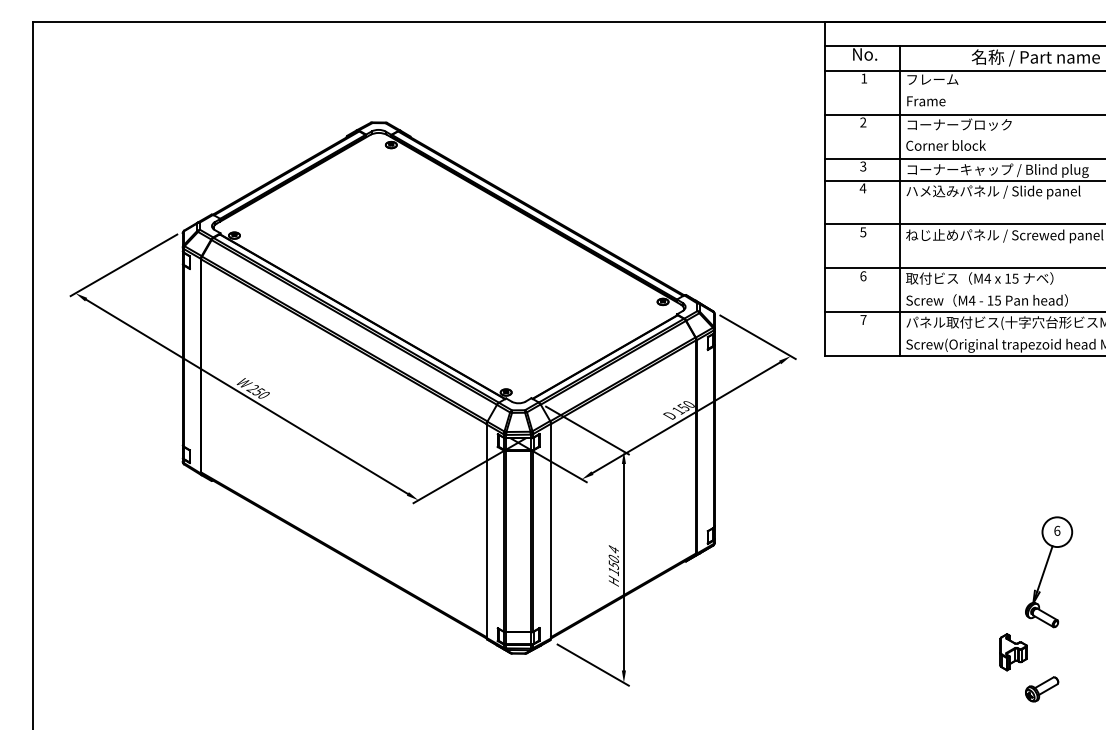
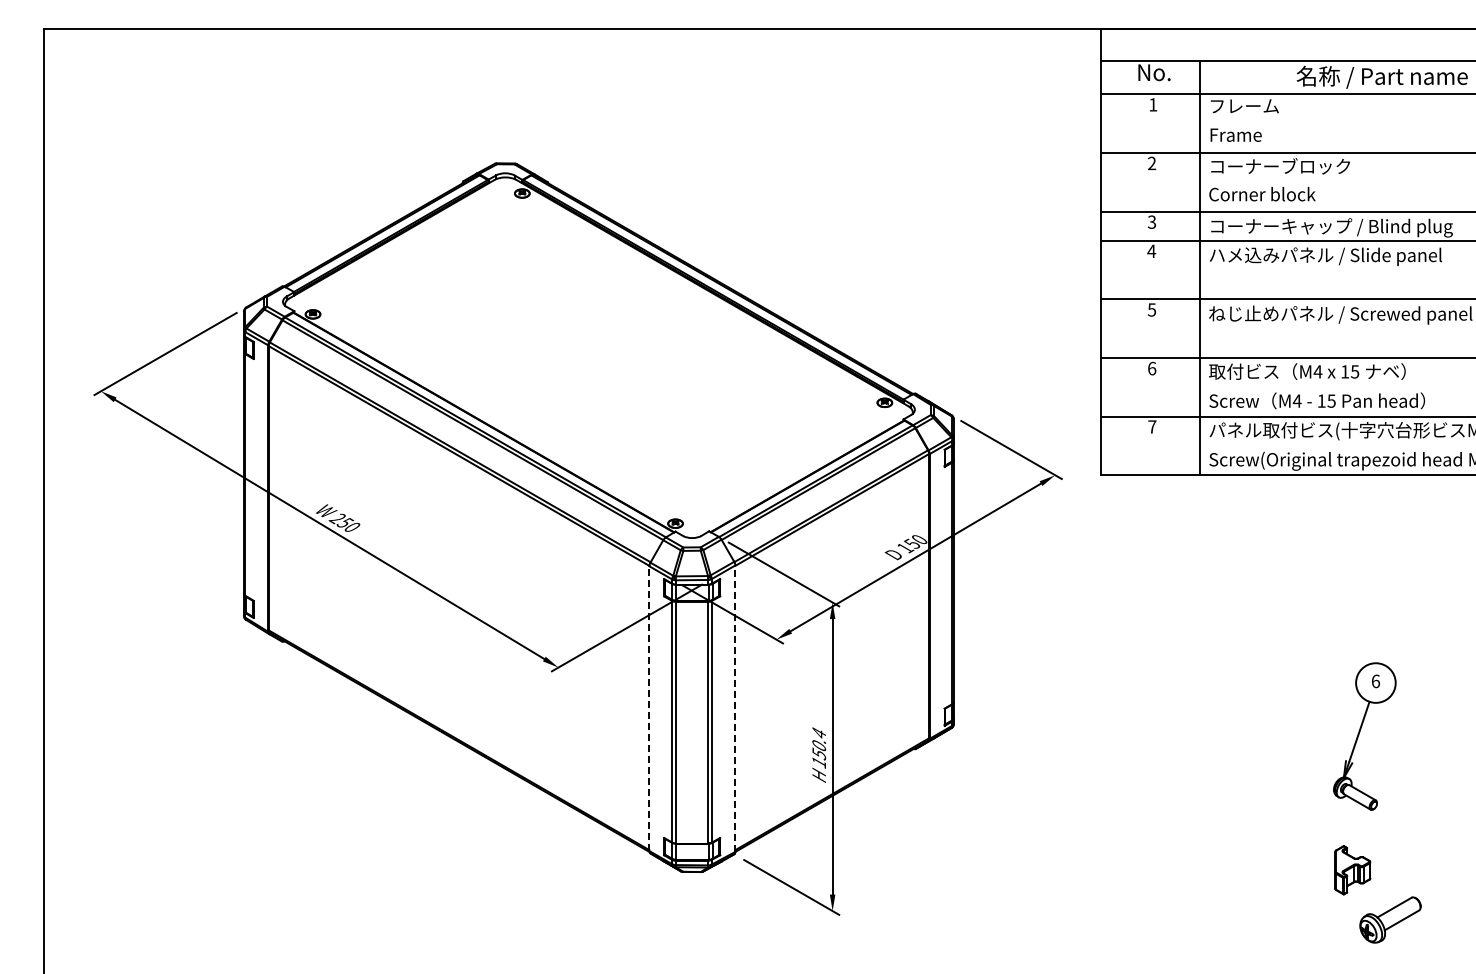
line: (486, 531) -> (649, 708), solid -> dashed
line: (551, 531) -> (735, 708), solid -> dashed
part: (1048, 572) -> (1364, 736), moved
part: (1042, 689) -> (1390, 919), size x1.4

